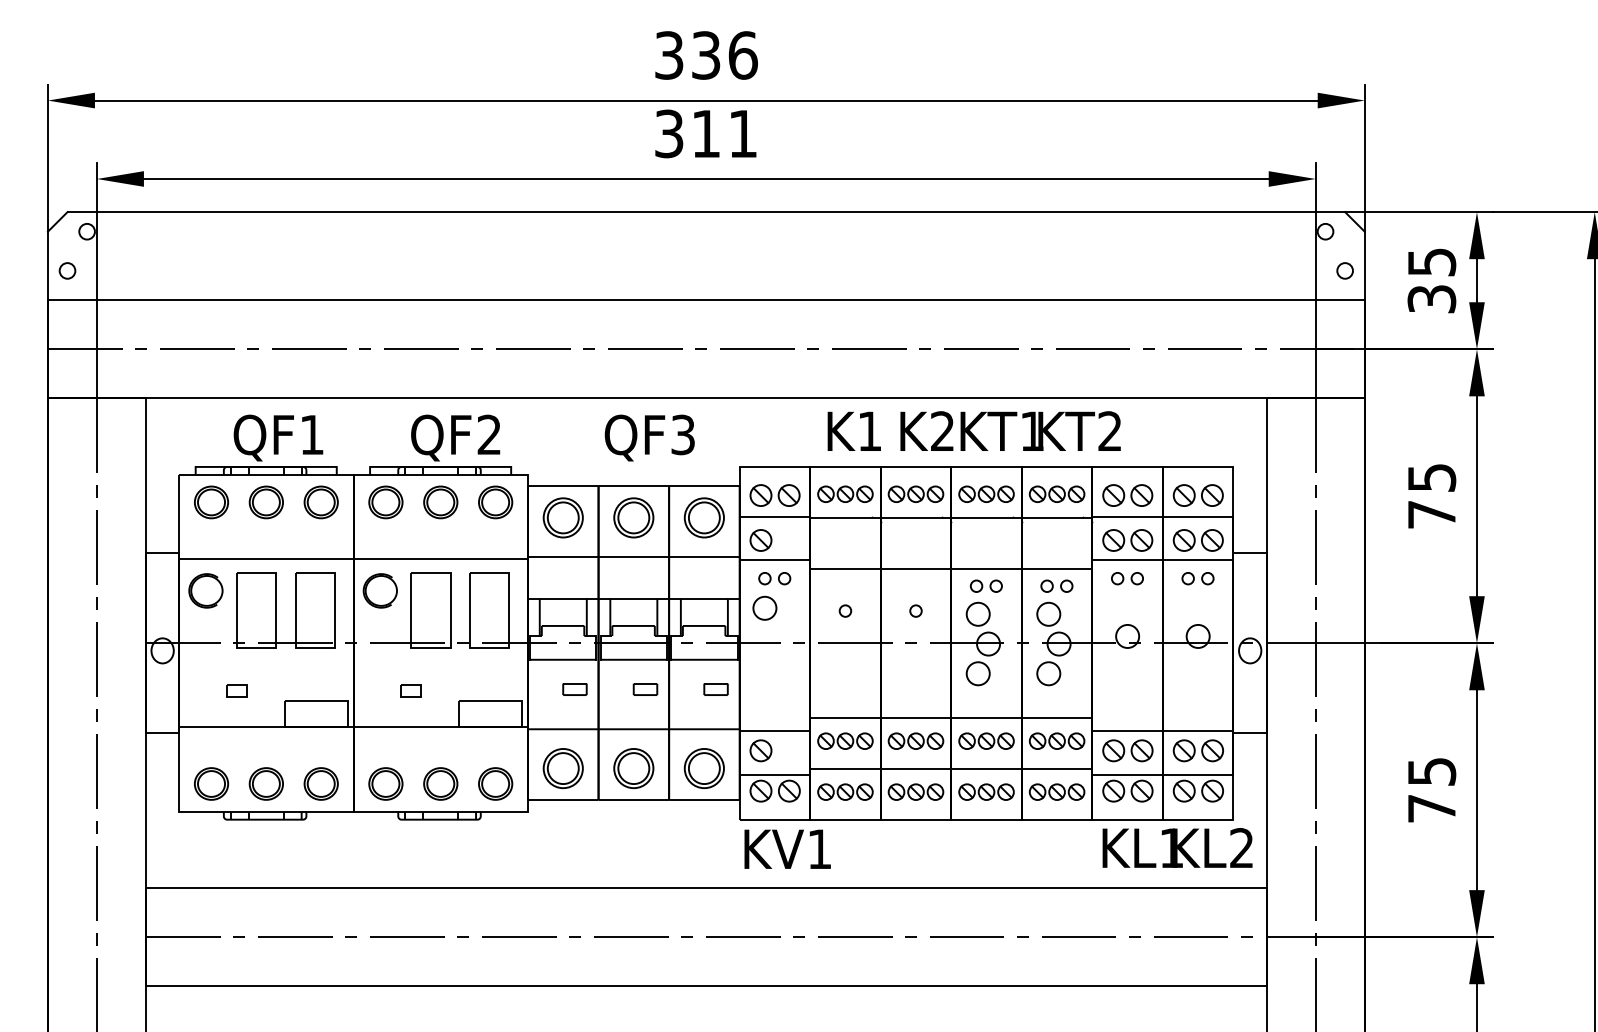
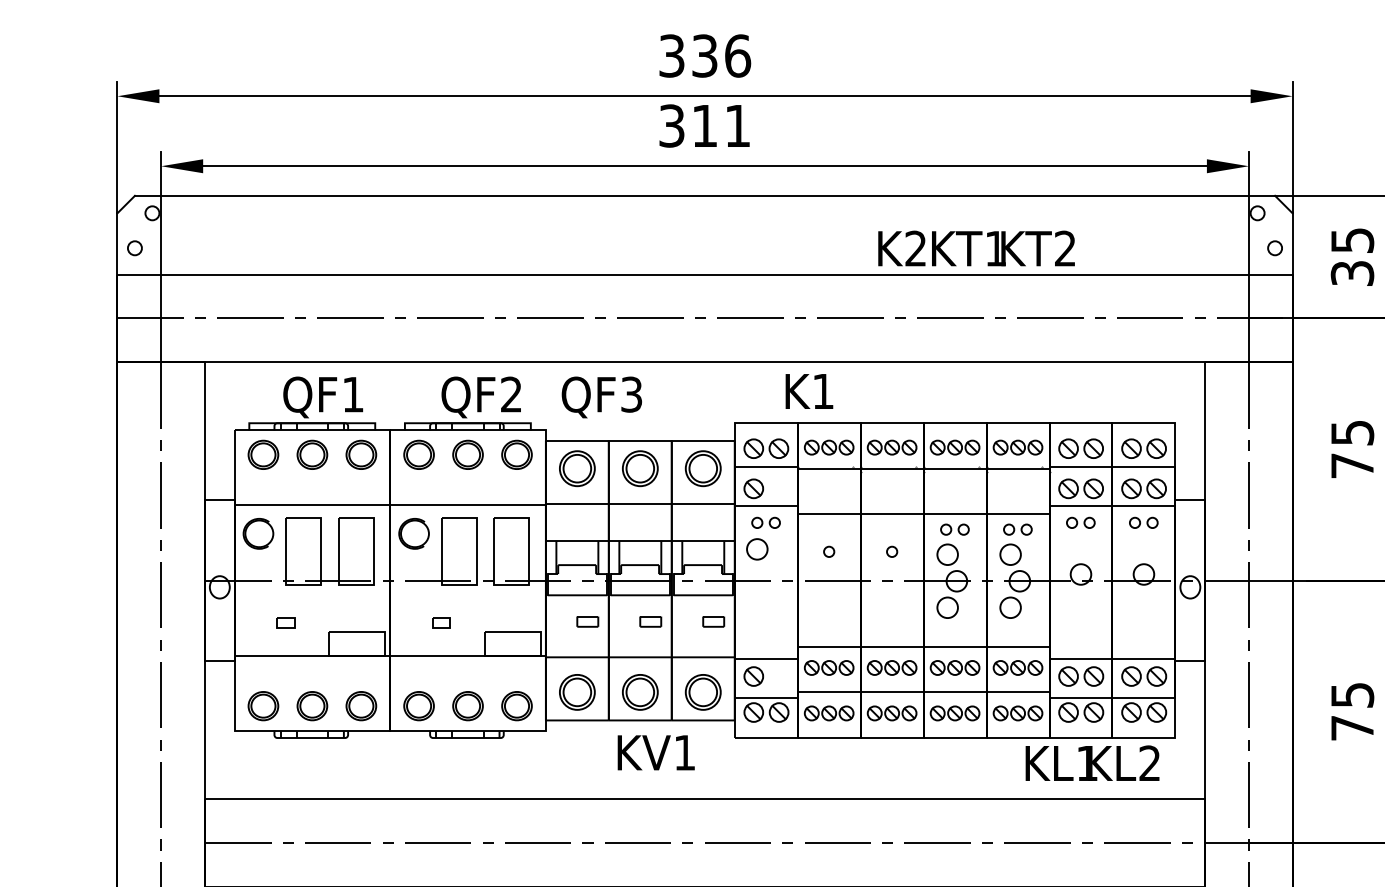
text: (853, 430) -> (808, 390), moved
text: (1010, 430) -> (976, 247), moved
text: (649, 437) -> (601, 396), moved
text: (1177, 847) -> (1092, 762), moved
text: (787, 848) -> (656, 752), moved

